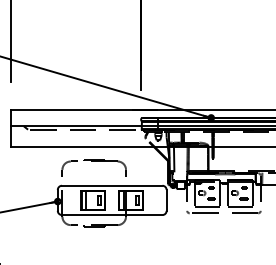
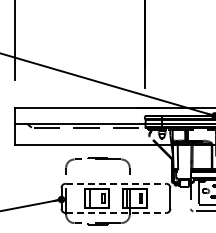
line: (112, 185) -> (116, 183), solid -> dashed
line: (112, 215) -> (116, 213), solid -> dashed

